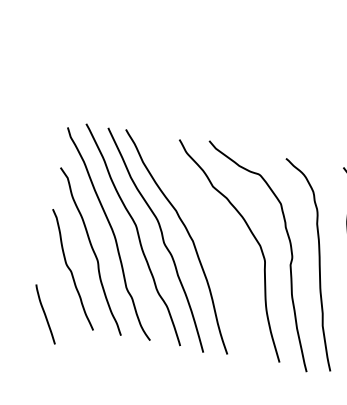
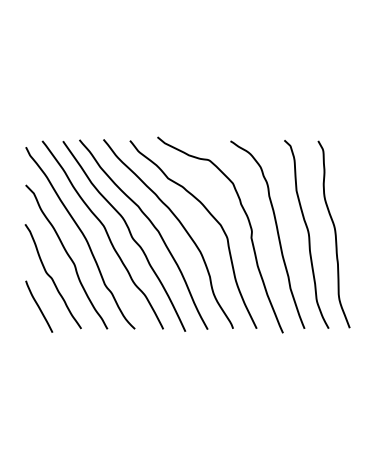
curve: (216, 236) -> (179, 223), added
curve: (45, 314) -> (39, 306), moved

